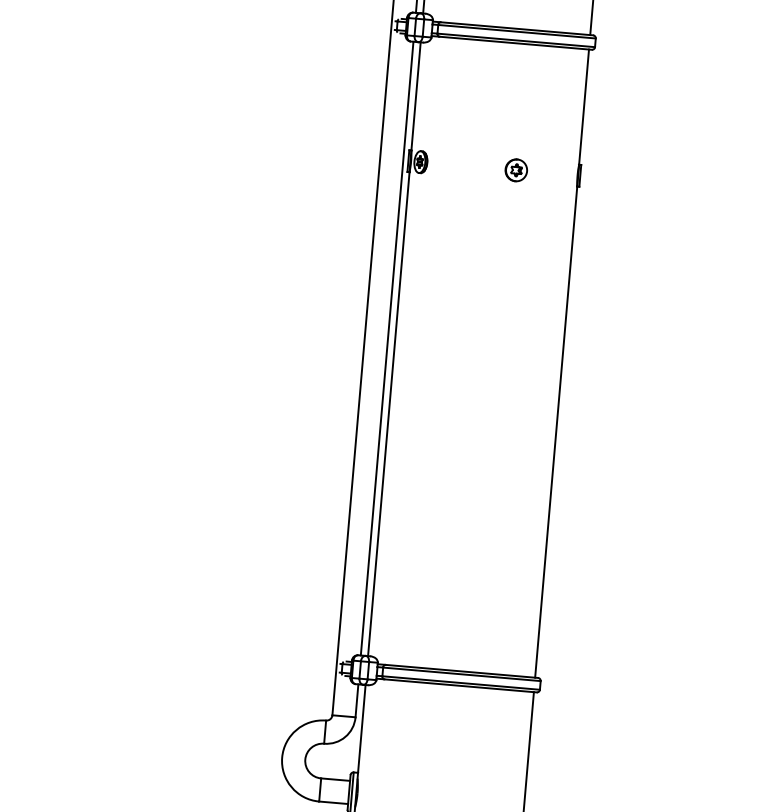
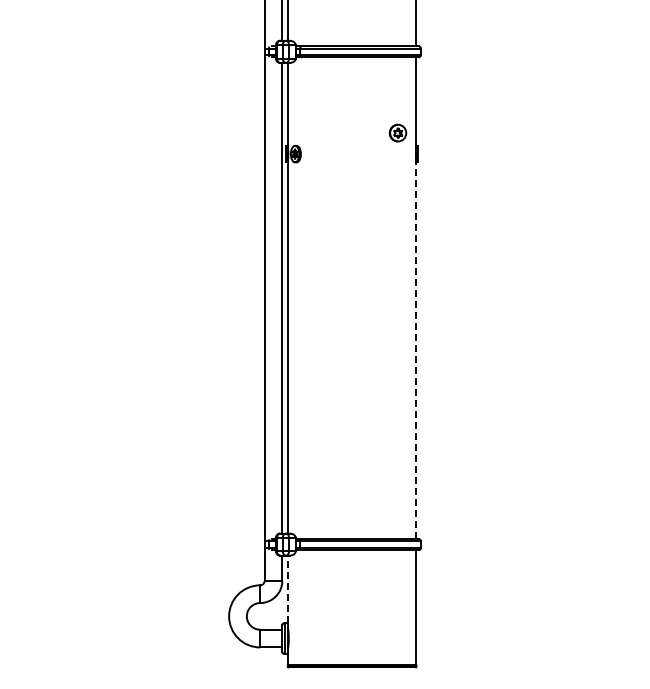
part: (515, 169) -> (397, 132), moved
line: (556, 431) -> (416, 350), solid -> dashed
line: (361, 729) -> (287, 589), solid -> dashed

